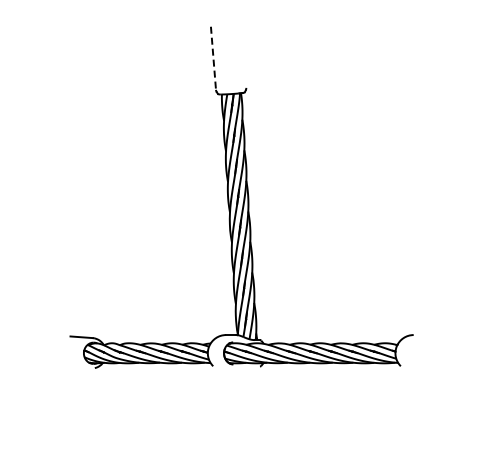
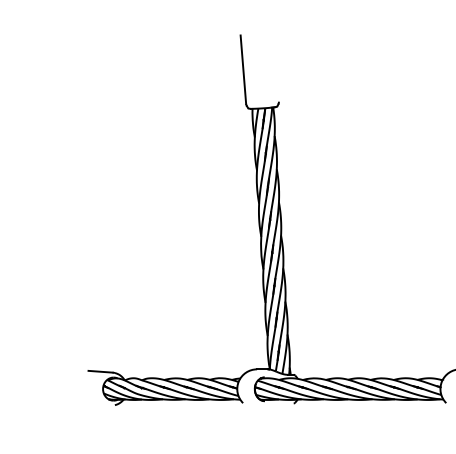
line: (213, 58) -> (243, 69), dashed -> solid

